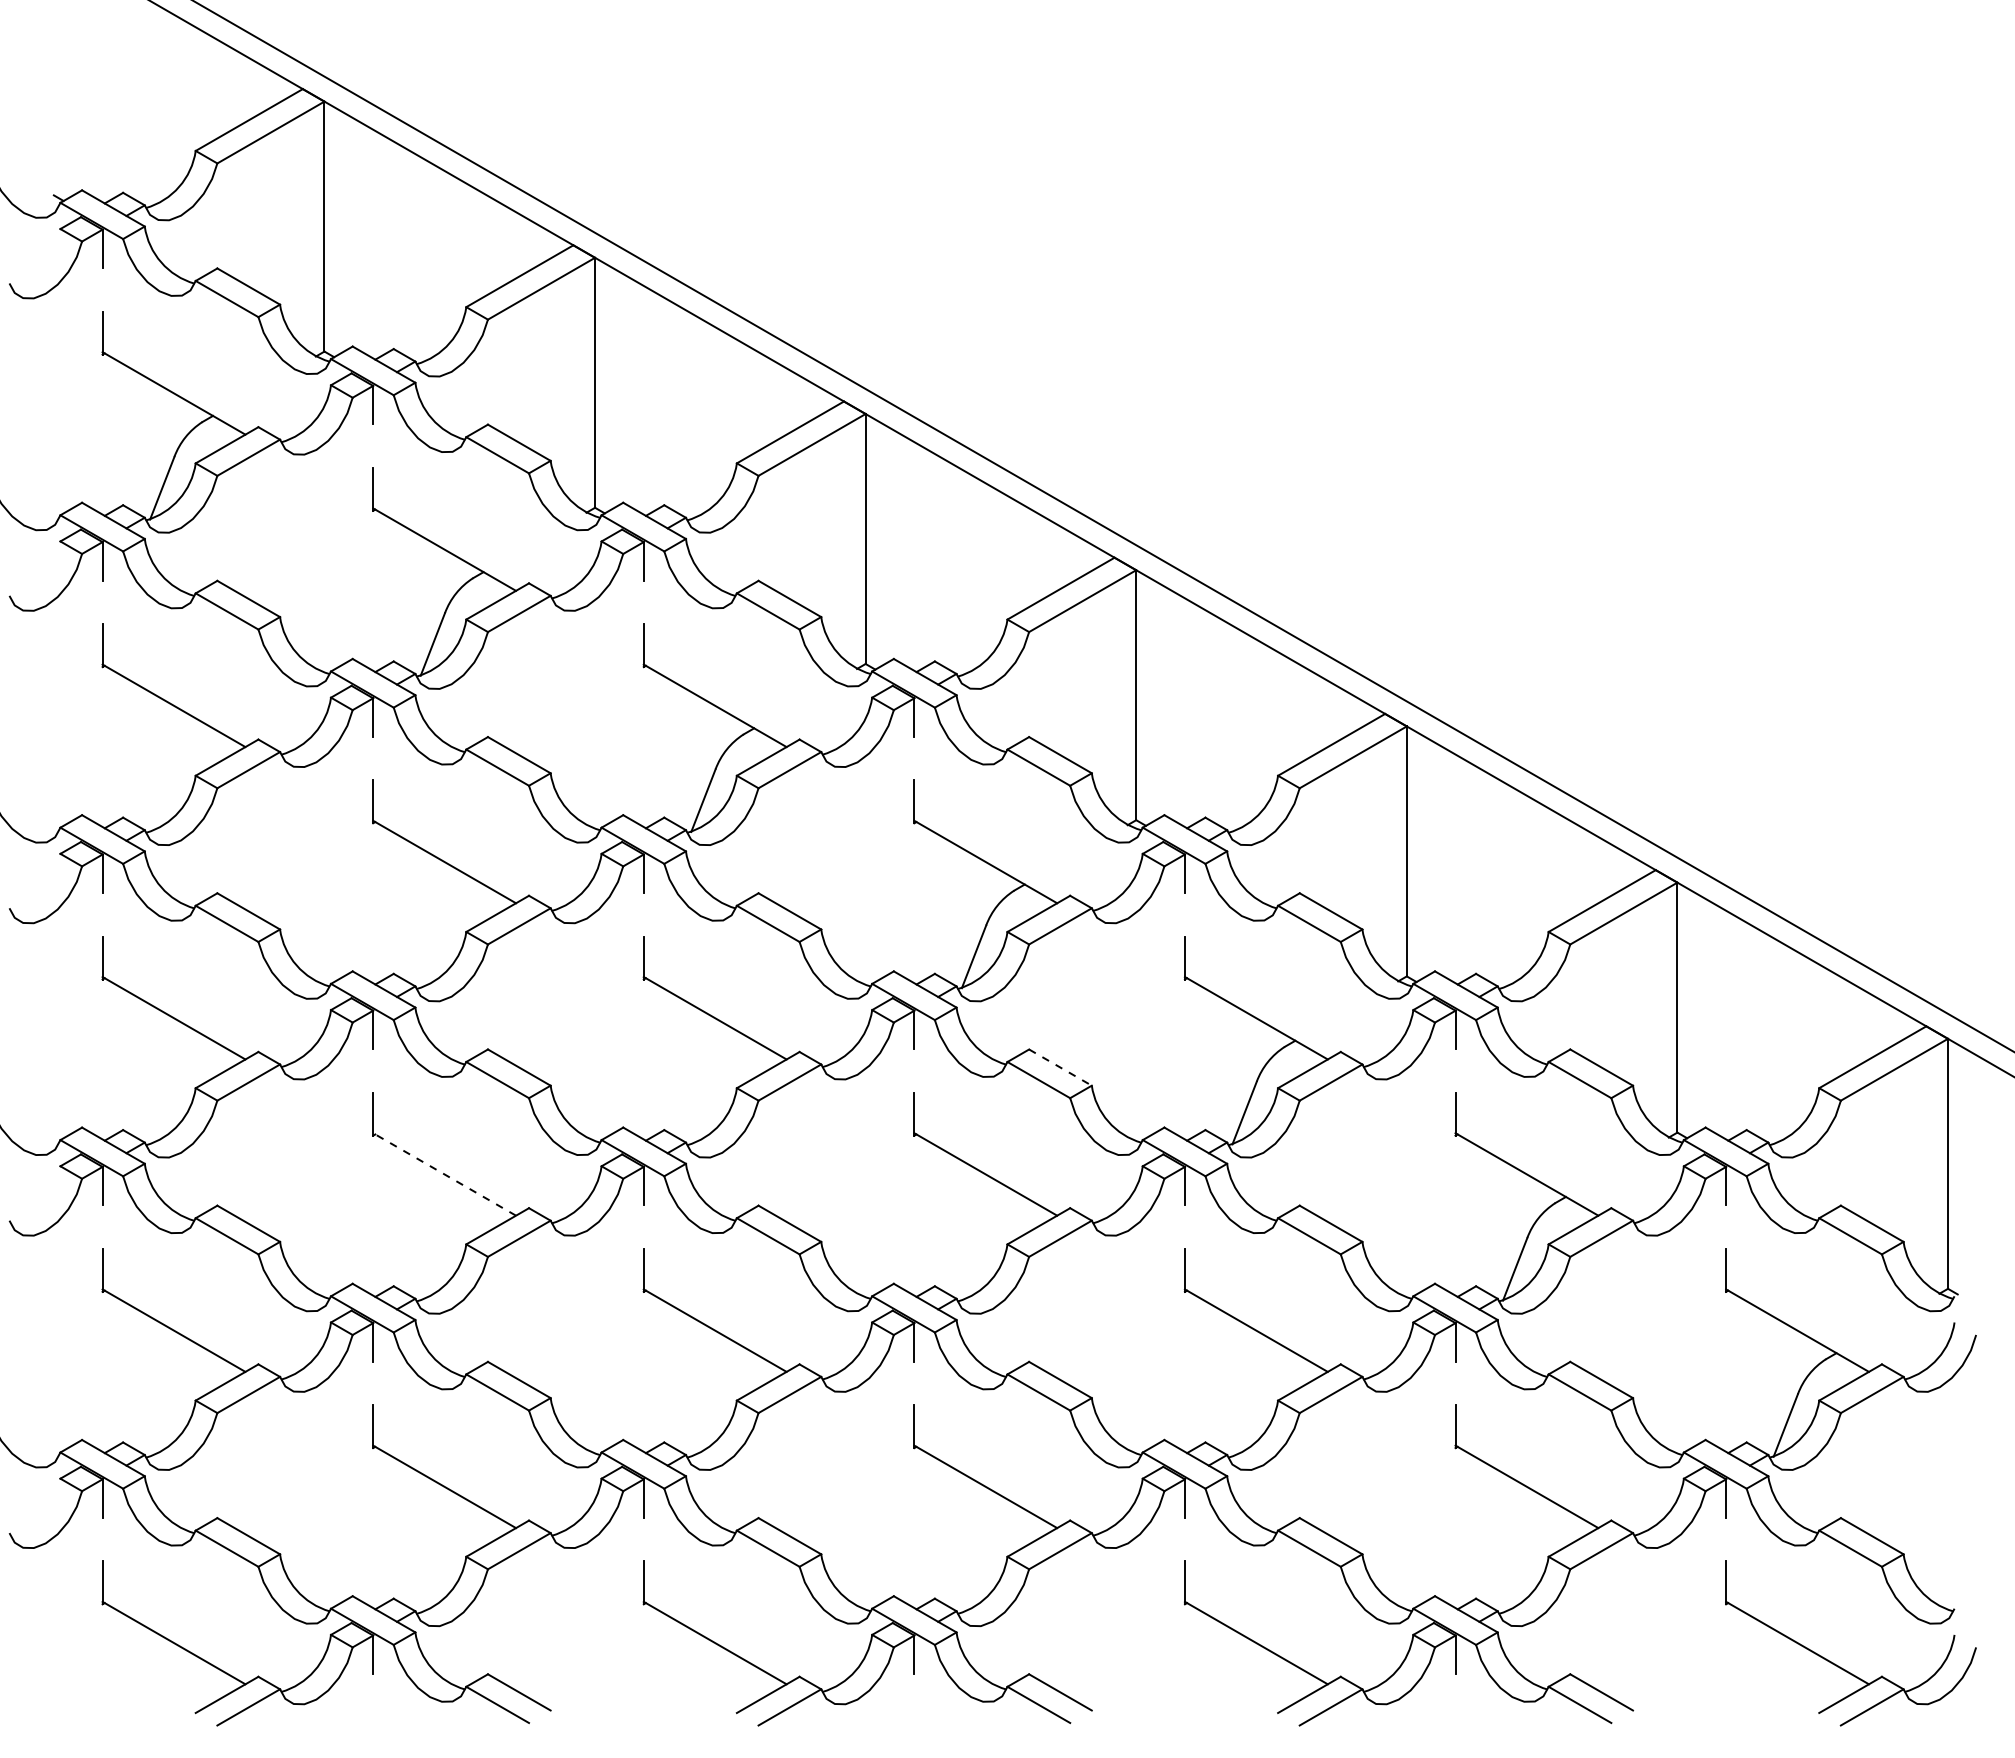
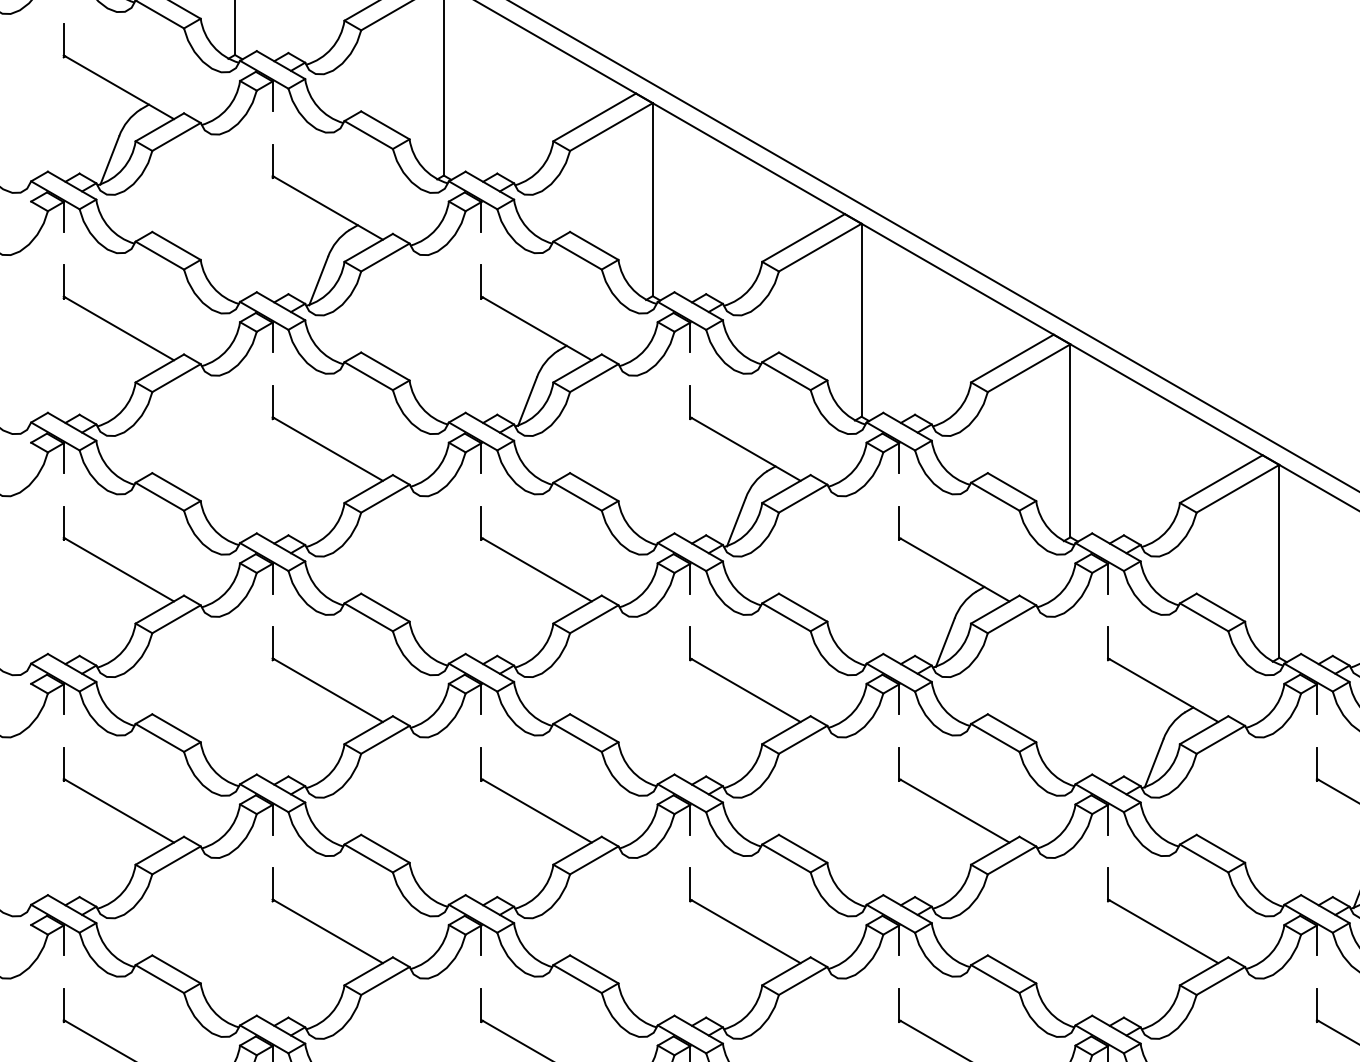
line: (1060, 1067) -> (803, 607), dashed -> solid
line: (444, 1174) -> (327, 690), dashed -> solid

